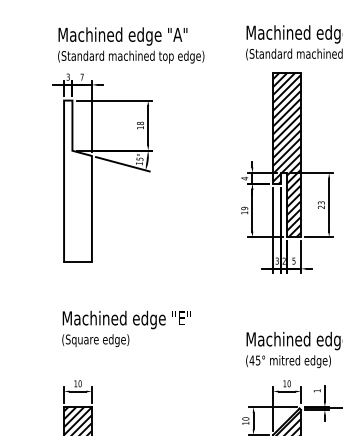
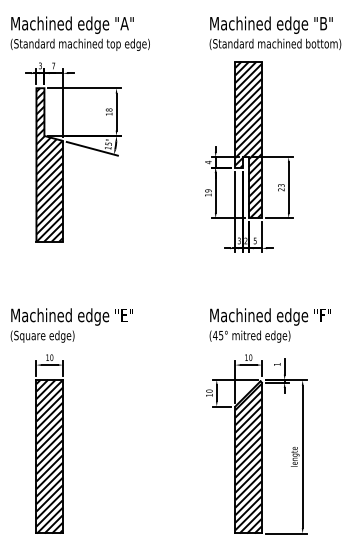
text: (130, 45) -> (79, 33), moved
hatch: (77, 180) -> (49, 164), added
text: (126, 328) -> (71, 325), moved

